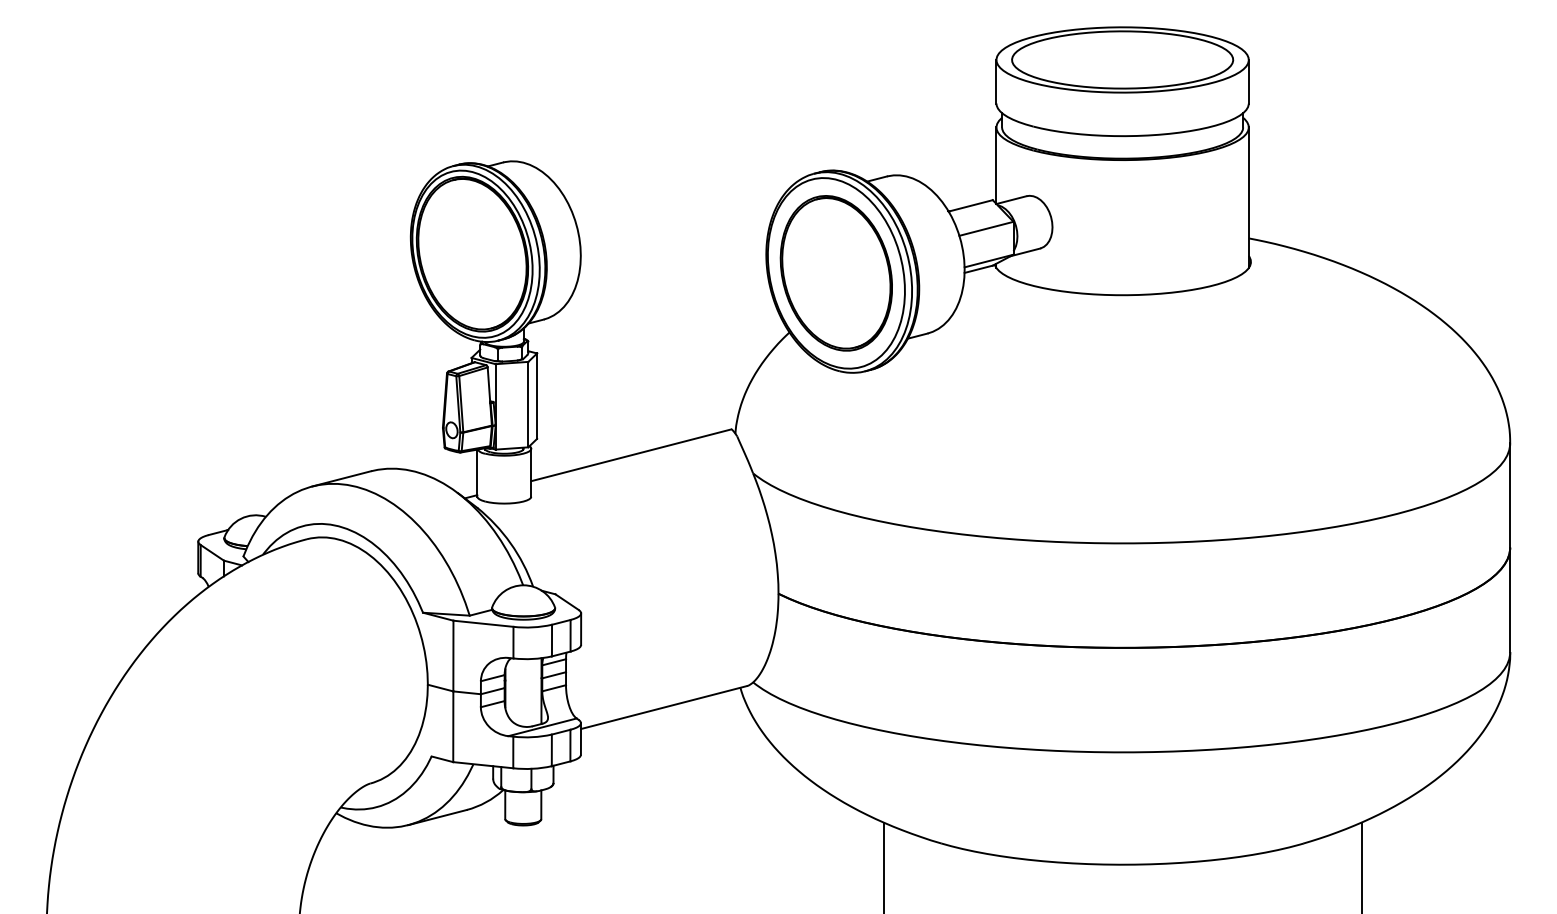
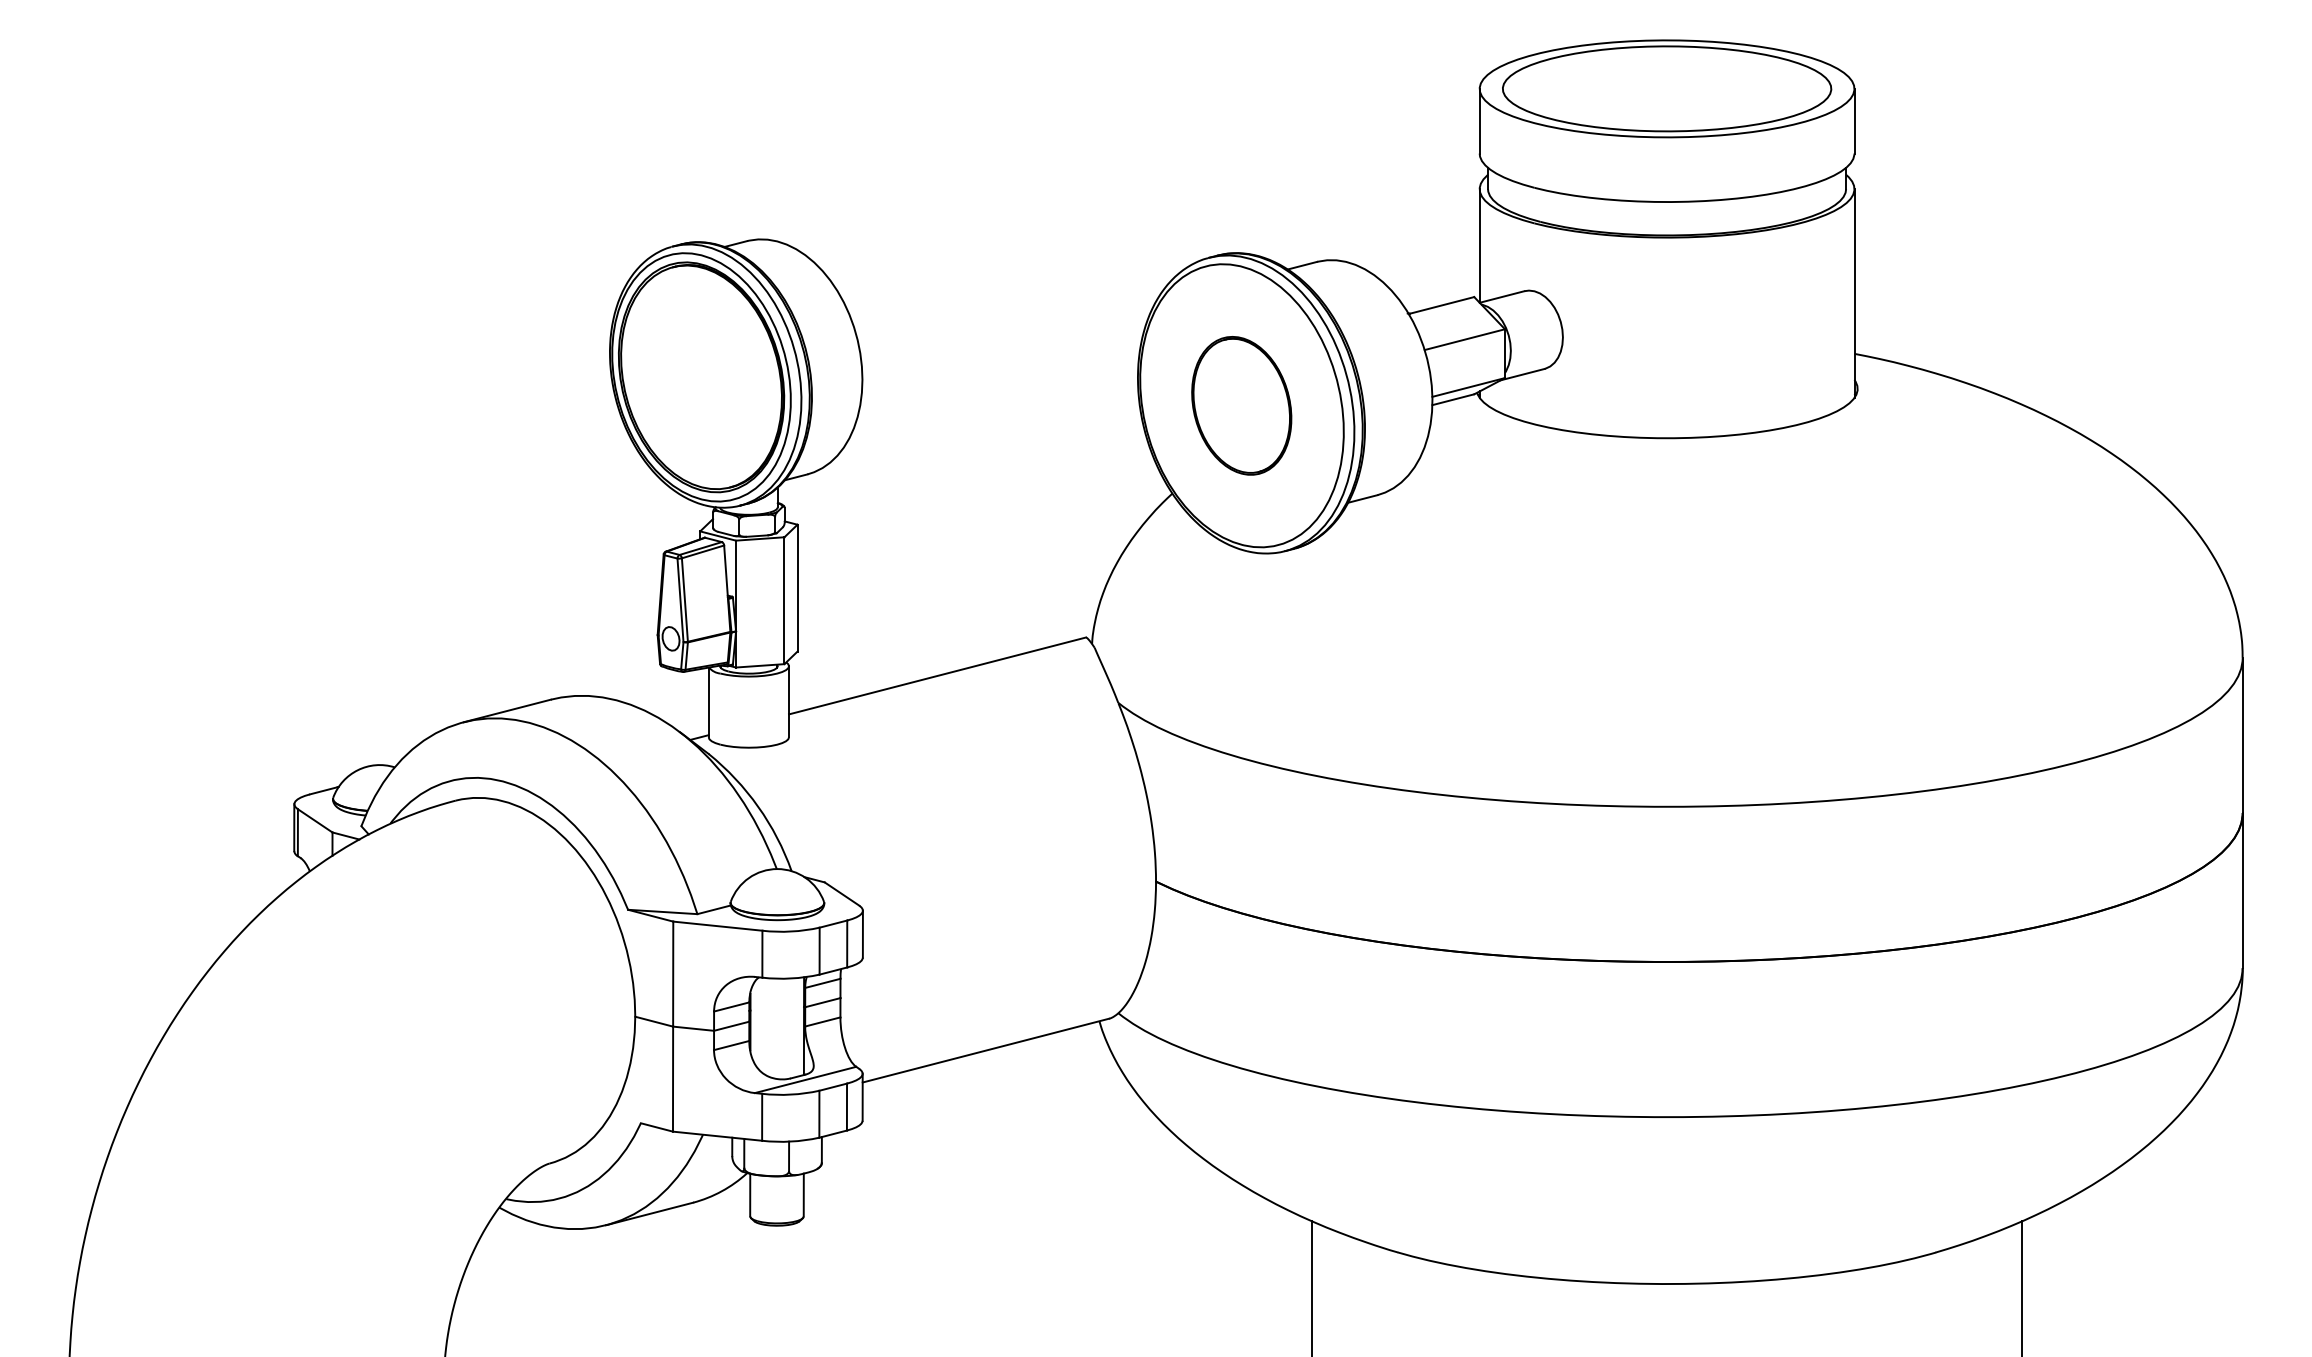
part: (835, 273) -> (1240, 405), size x0.6

